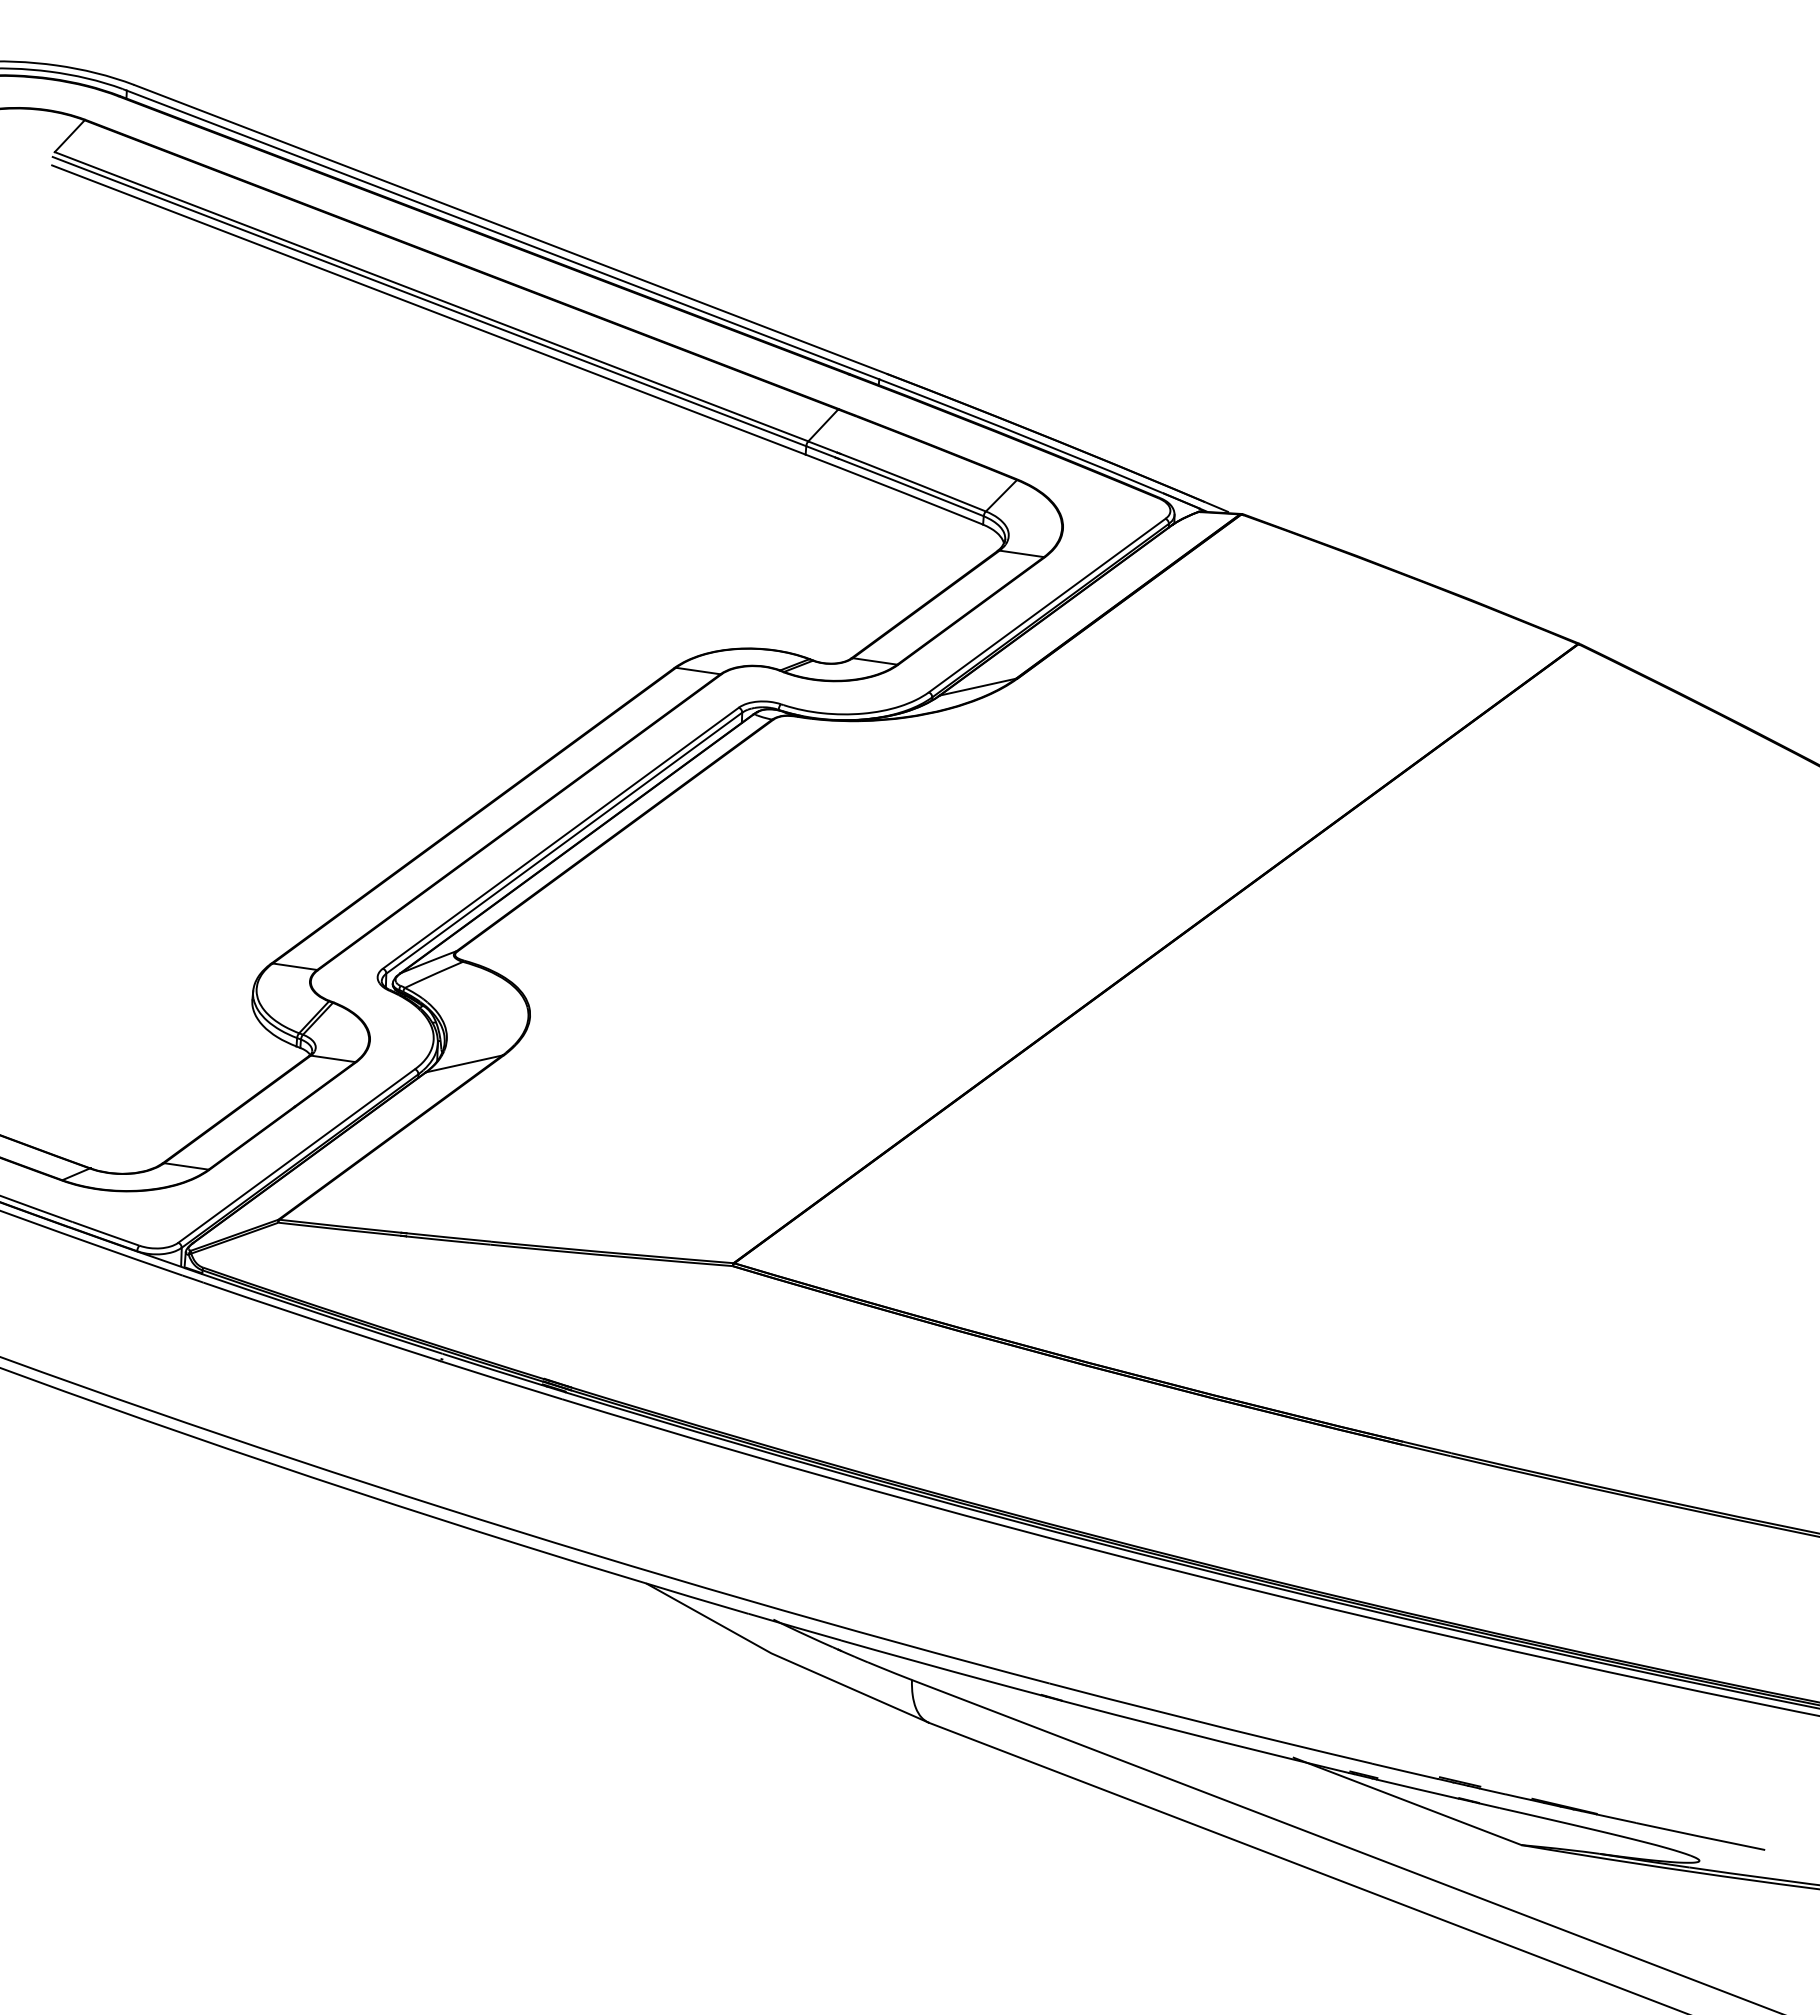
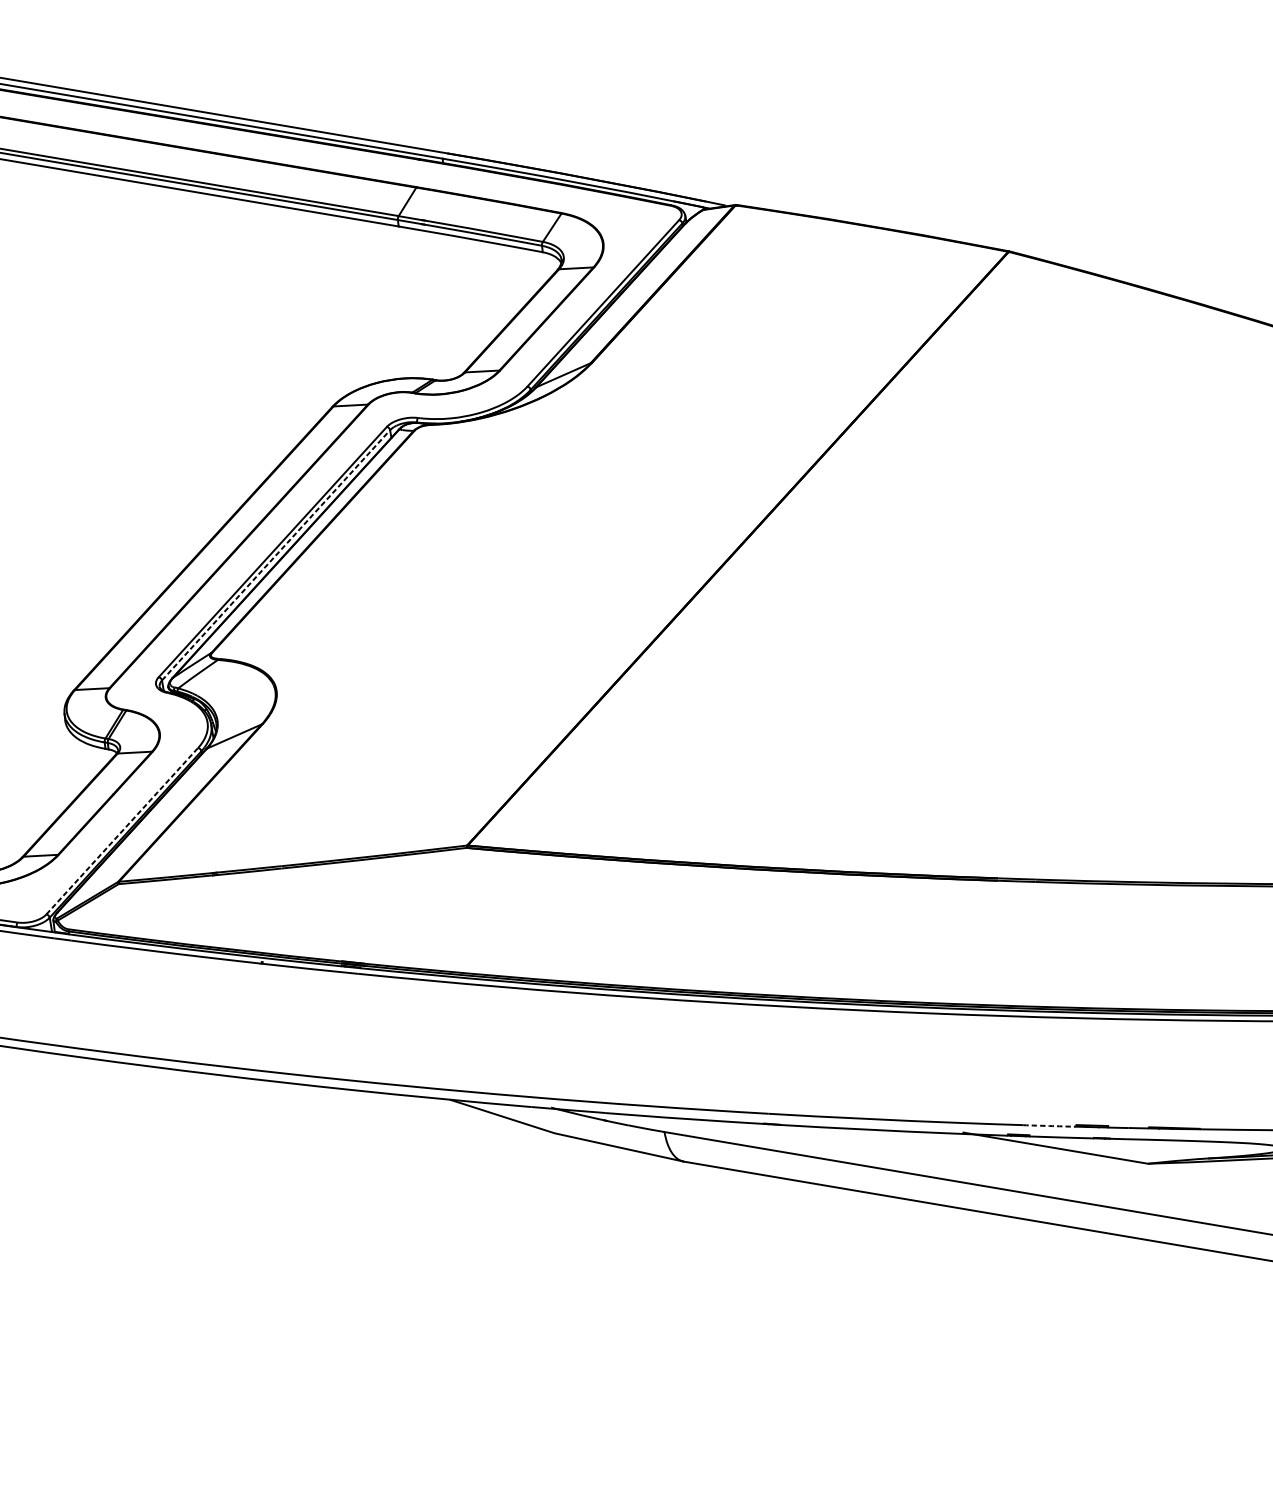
line: (564, 843) -> (276, 555), solid -> dashed
line: (296, 1156) -> (122, 831), solid -> dashed
arc: (1405, 1771) -> (1049, 1125), solid -> dashed

